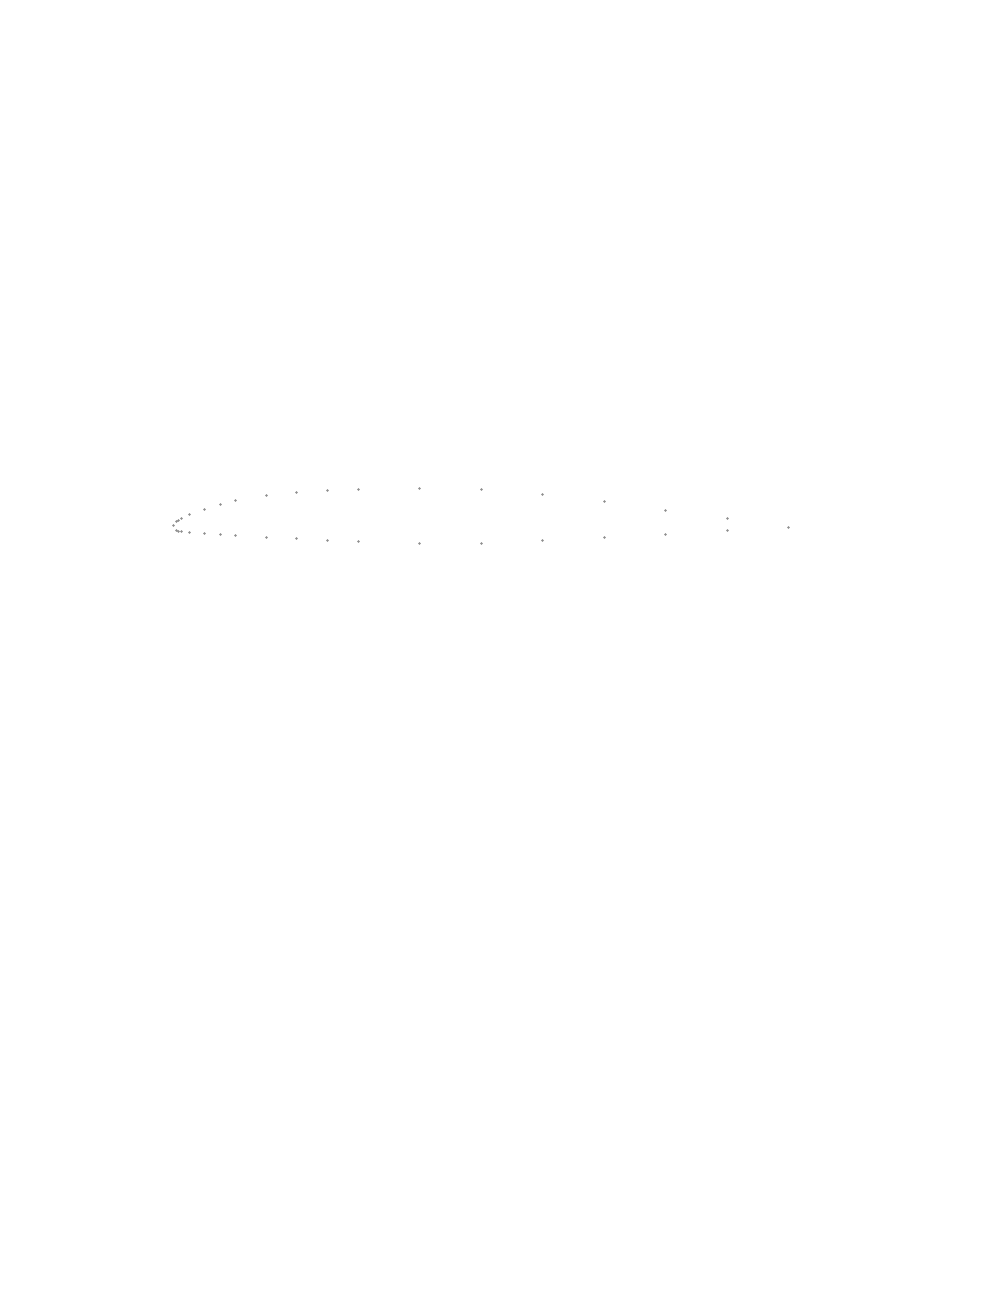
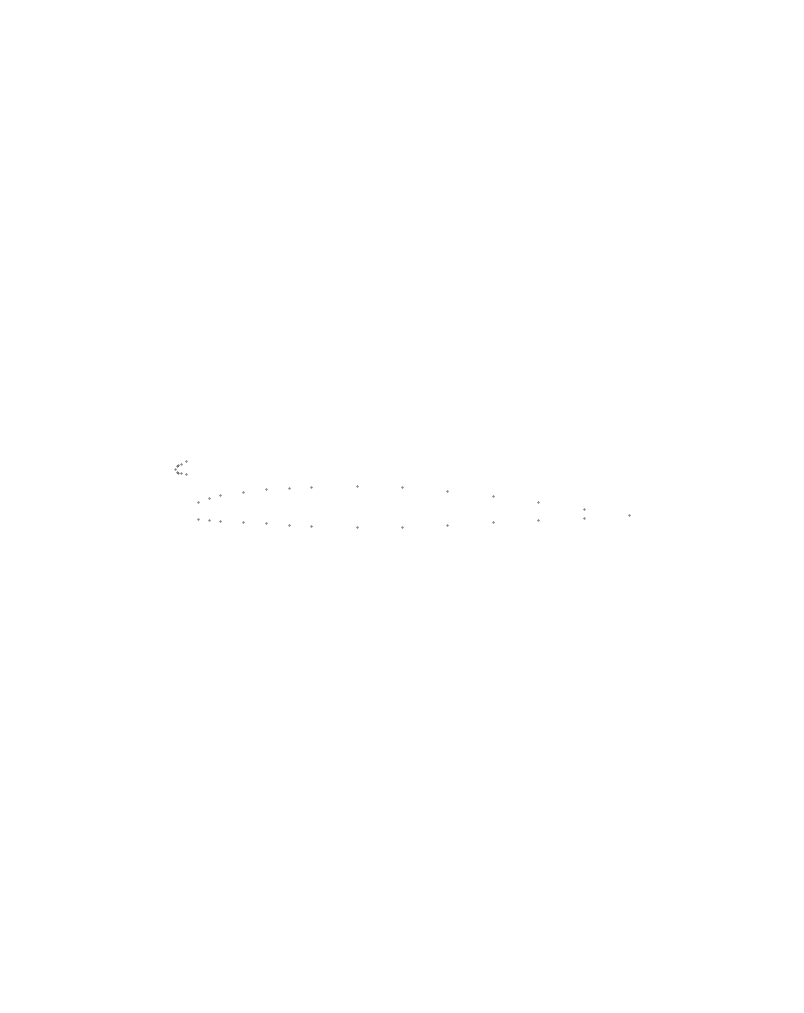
part: (180, 523) -> (180, 467), moved

